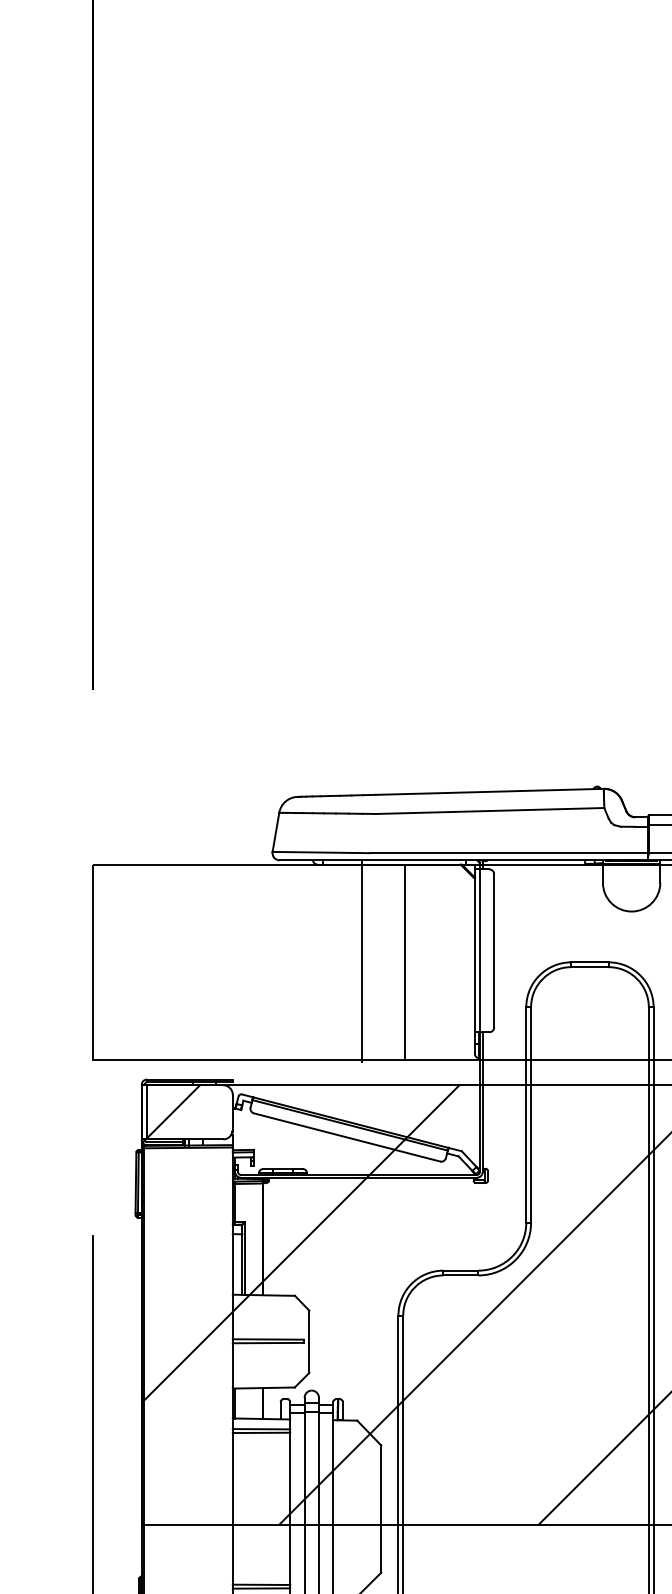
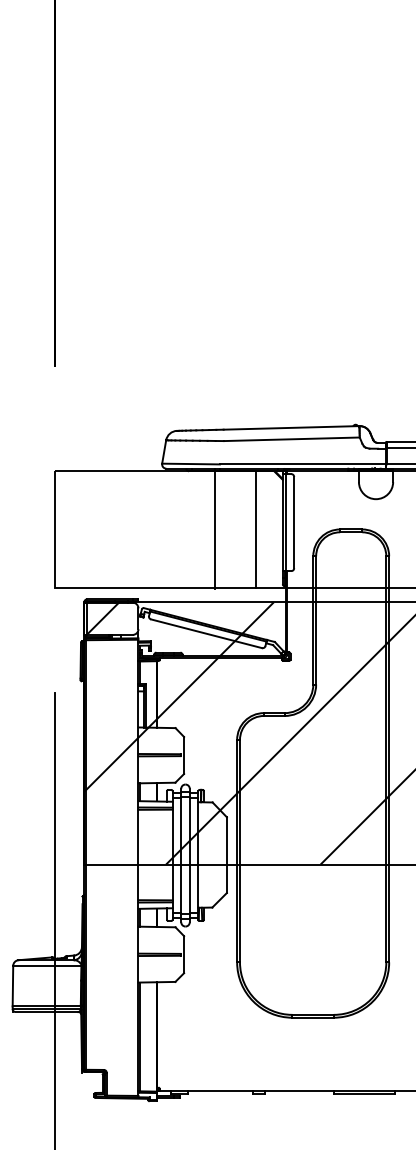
line: (405, 962) -> (256, 529), moved

